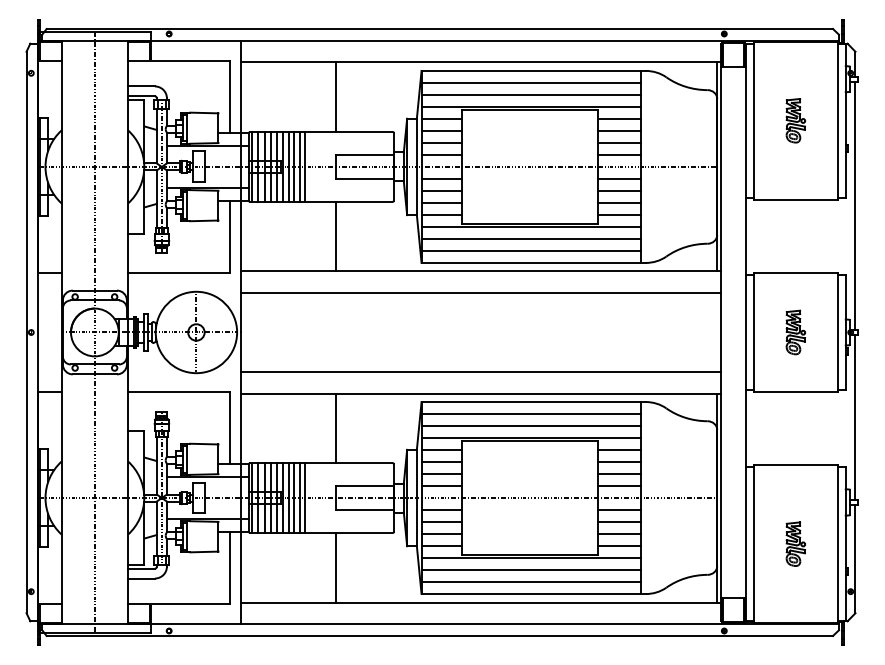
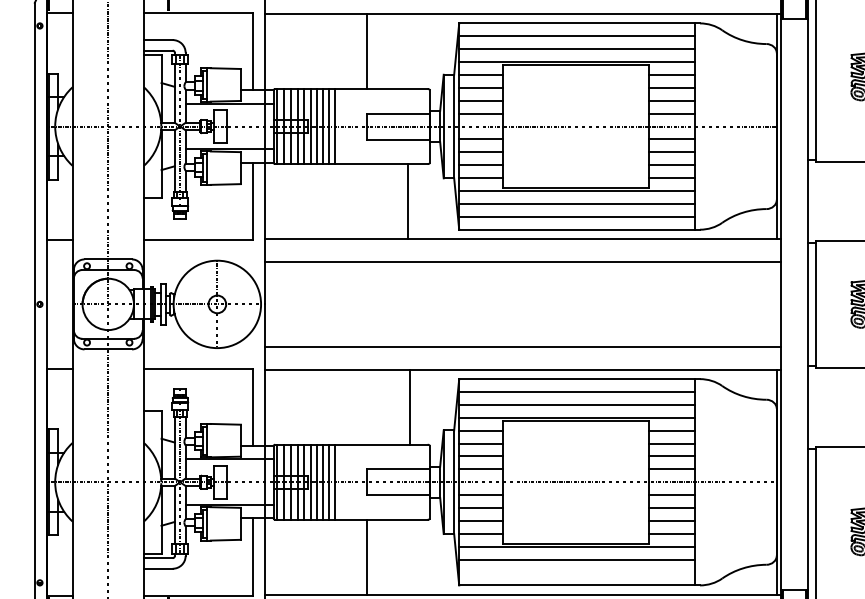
line: (335, 236) -> (407, 201), moved
line: (335, 428) -> (409, 407), moved
line: (530, 582) -> (576, 572), removed

